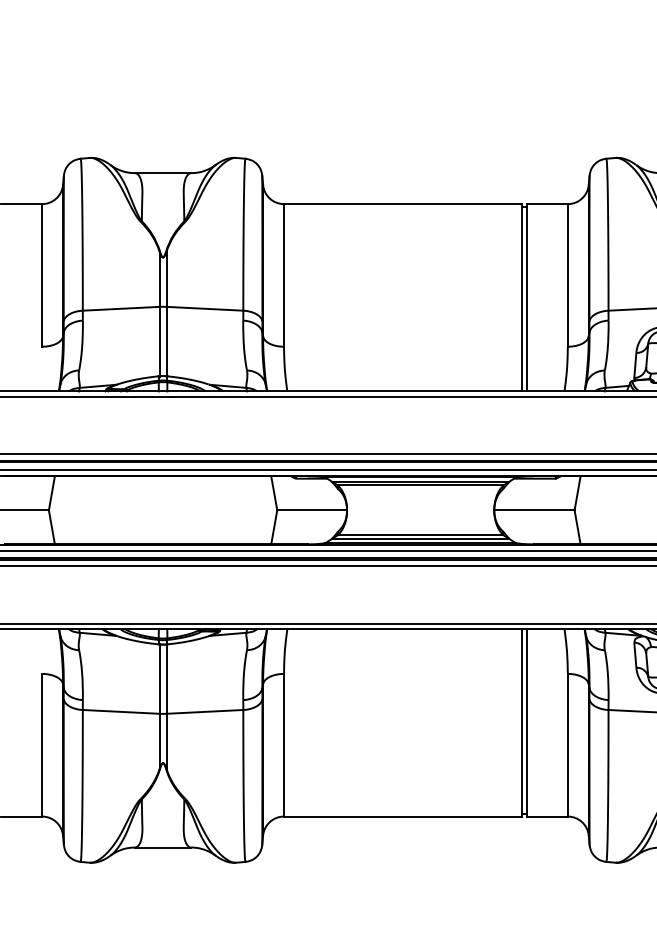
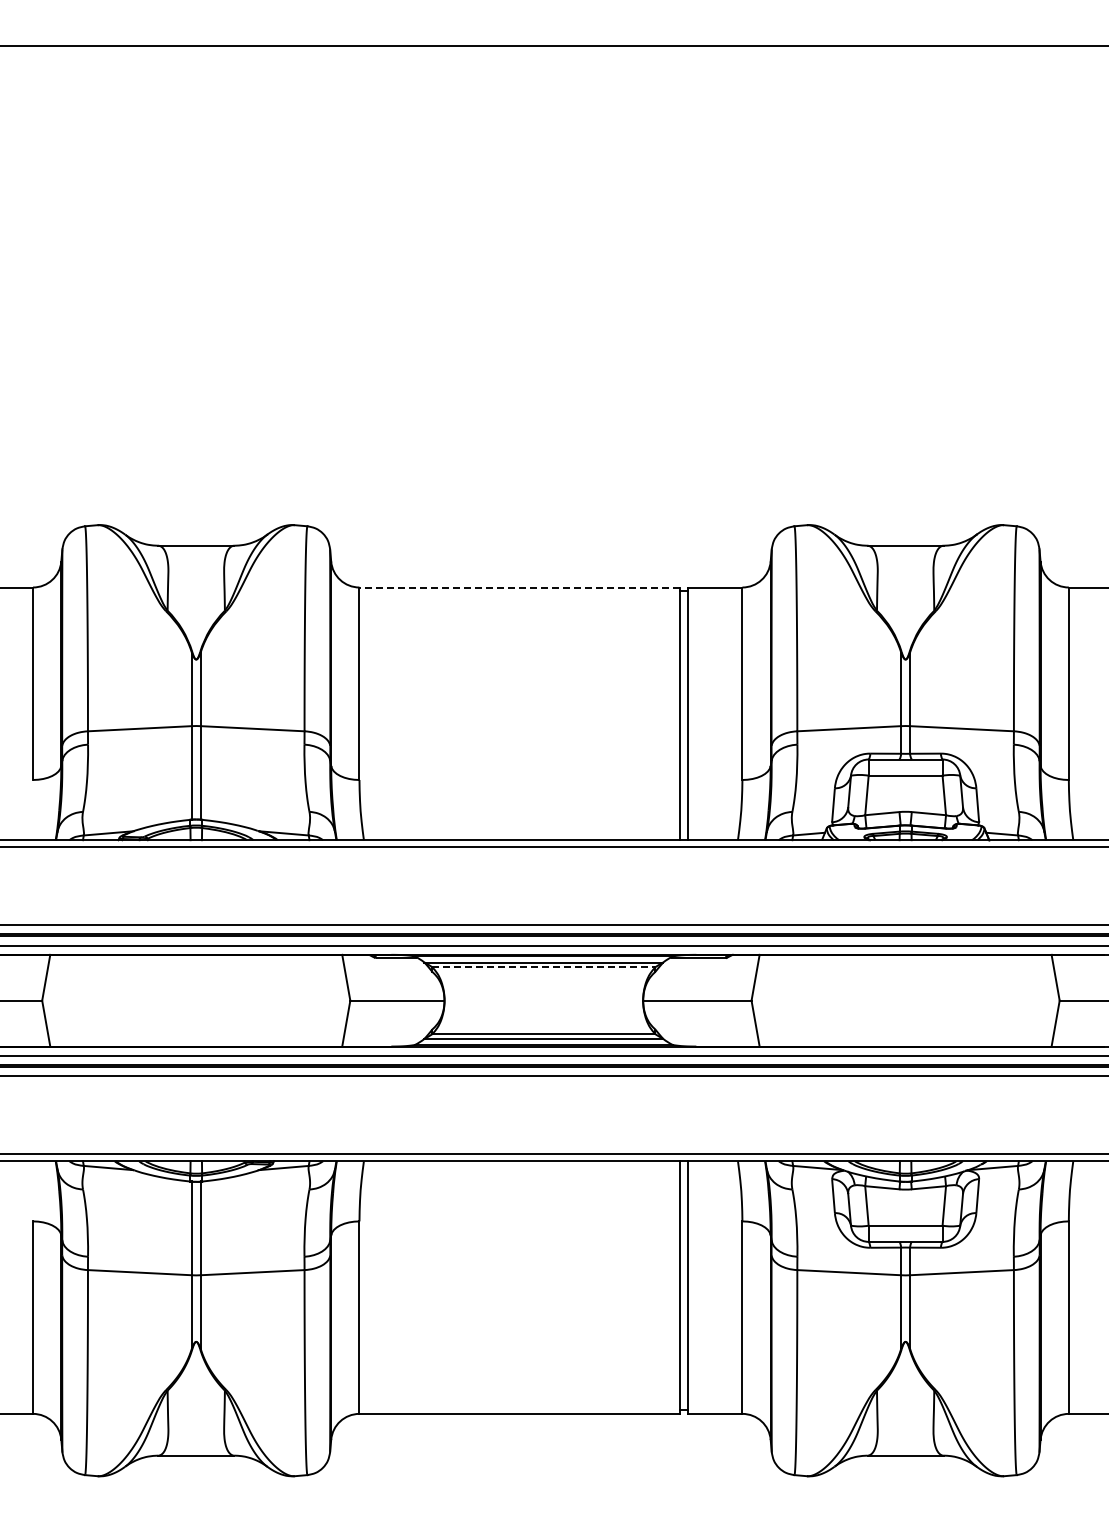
line: (402, 204) -> (519, 587), solid -> dashed
line: (420, 485) -> (543, 967), solid -> dashed

